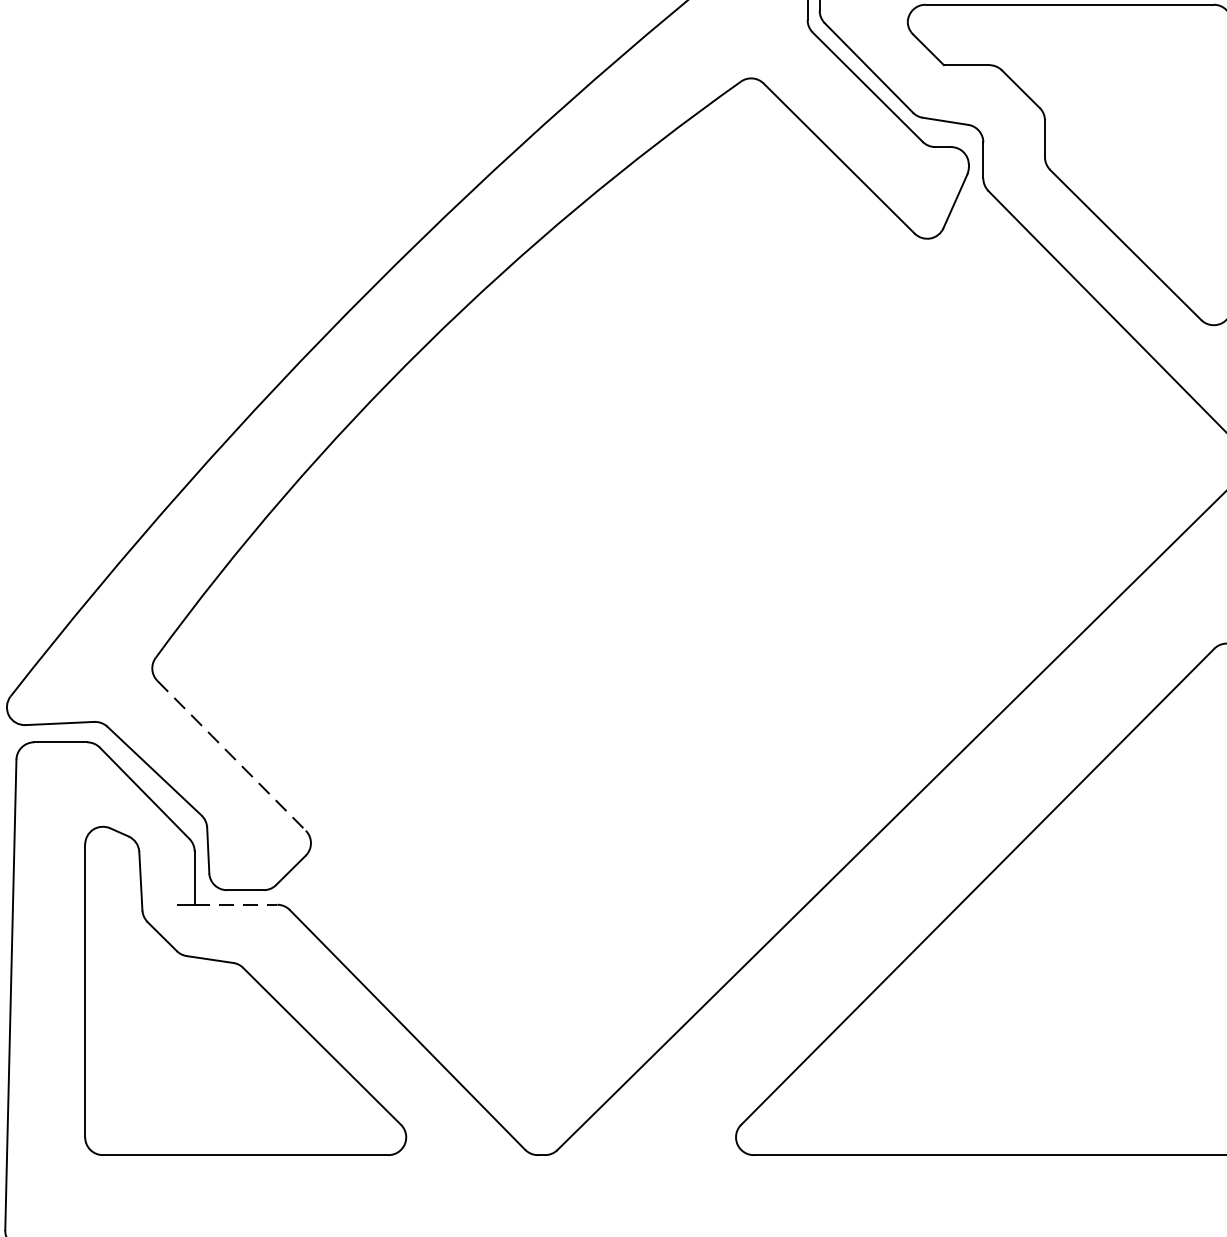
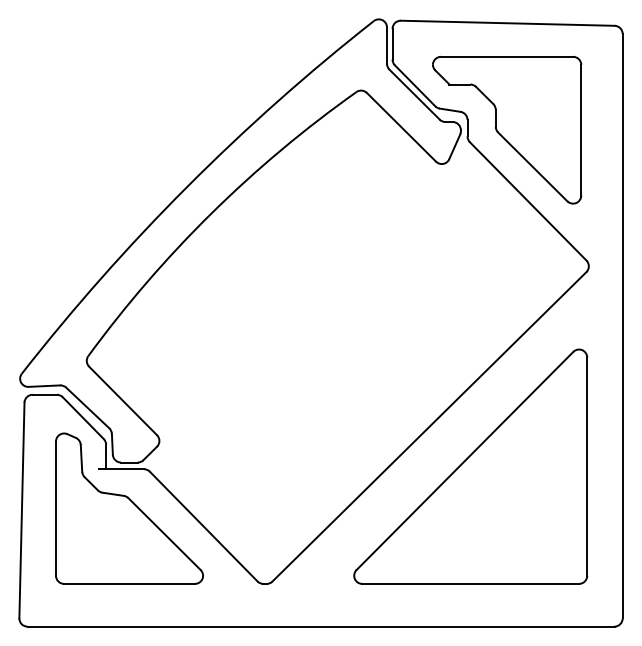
line: (232, 757) -> (123, 401), dashed -> solid
line: (236, 905) -> (125, 469), dashed -> solid

